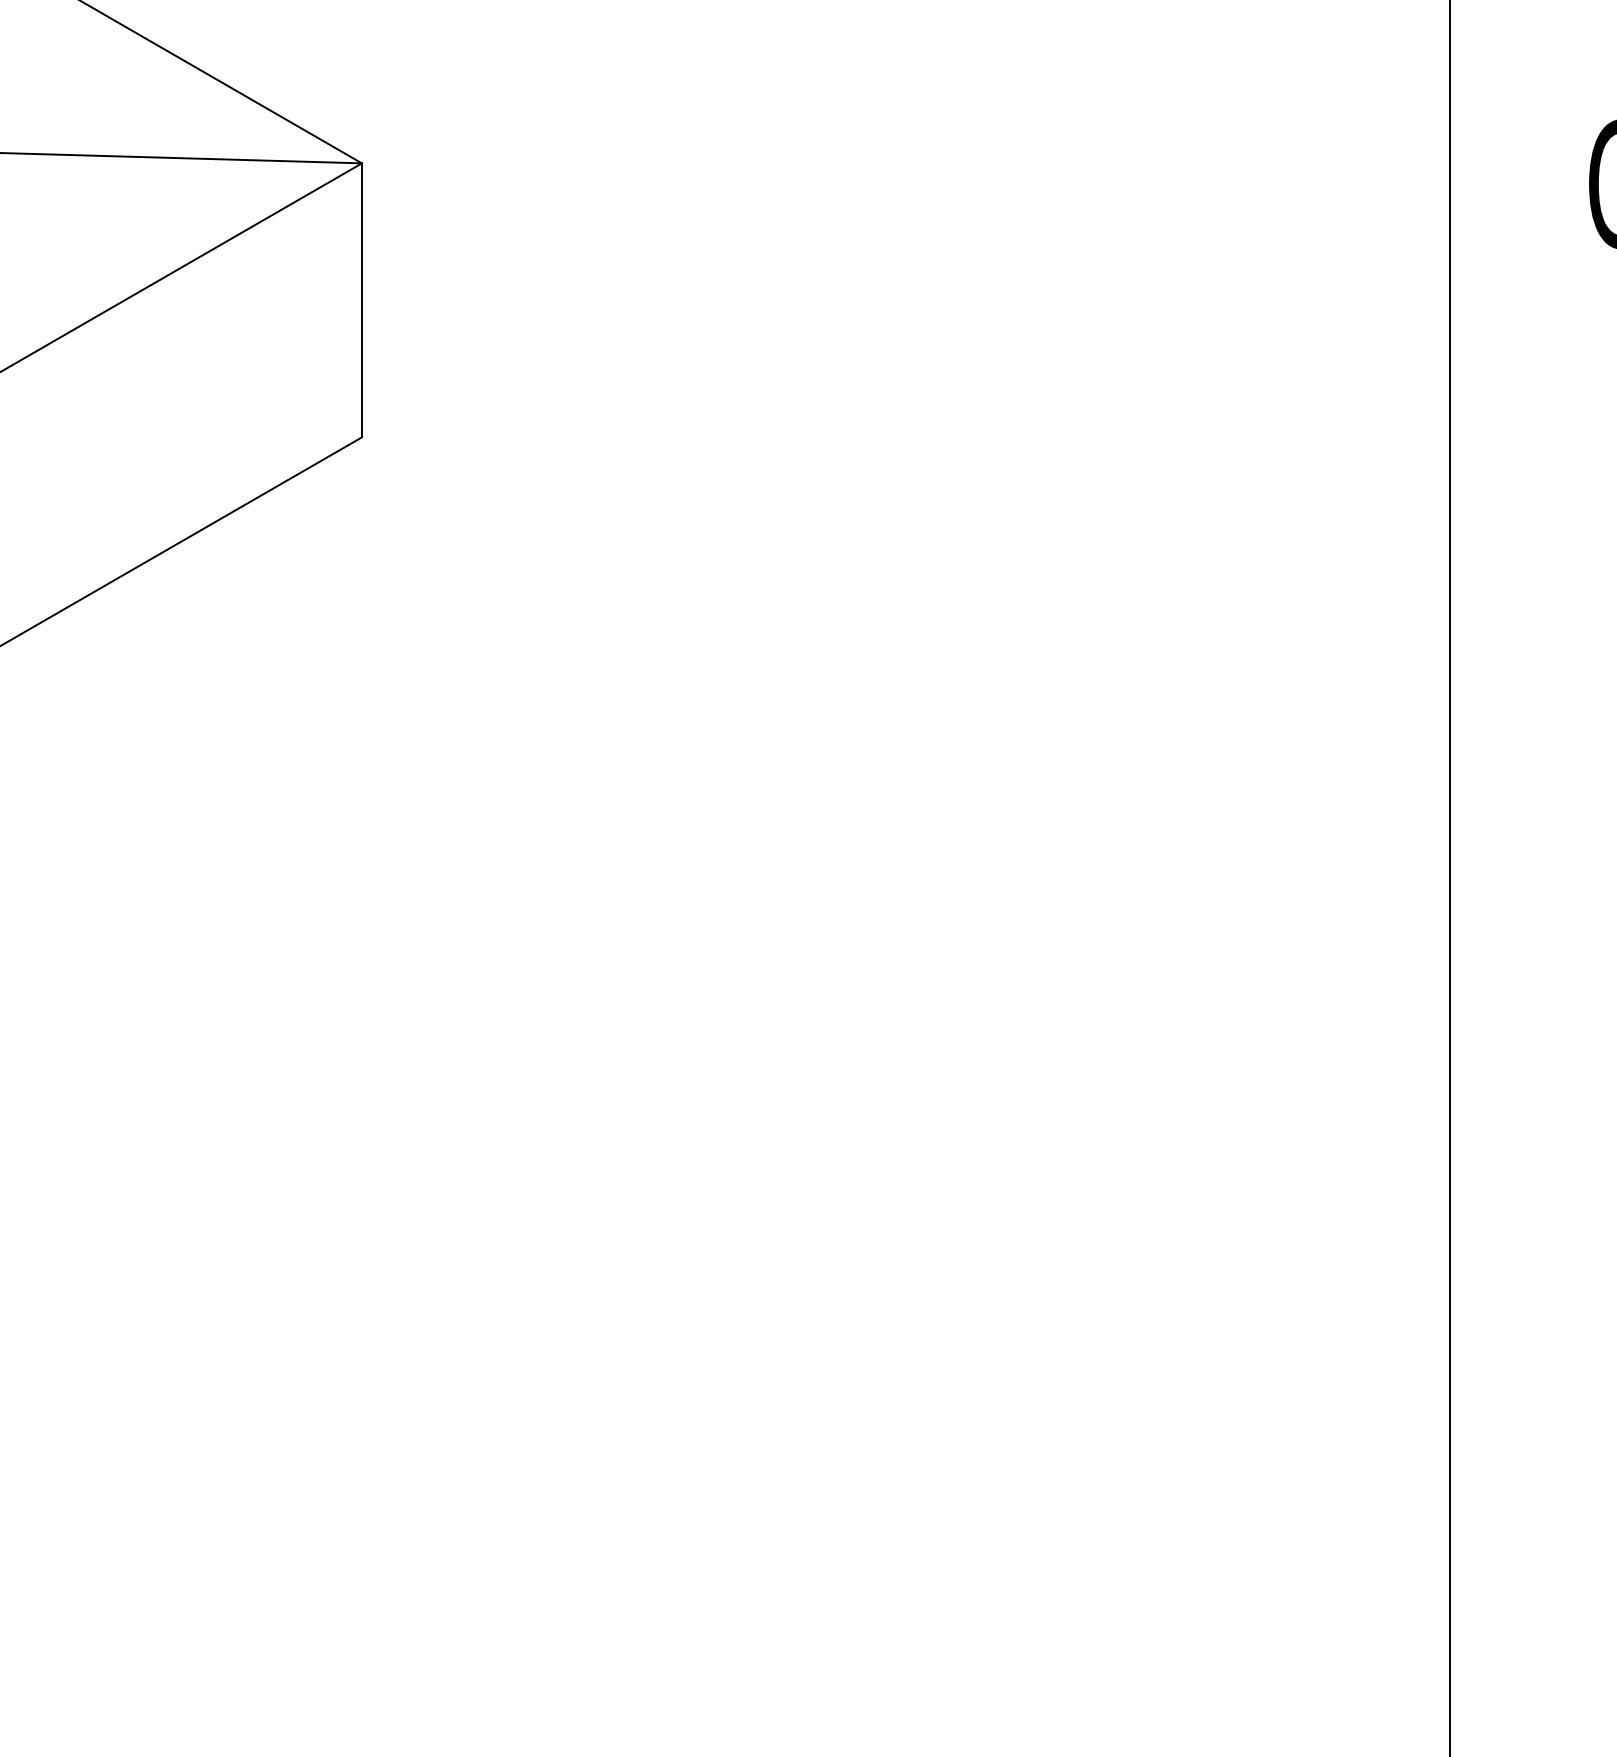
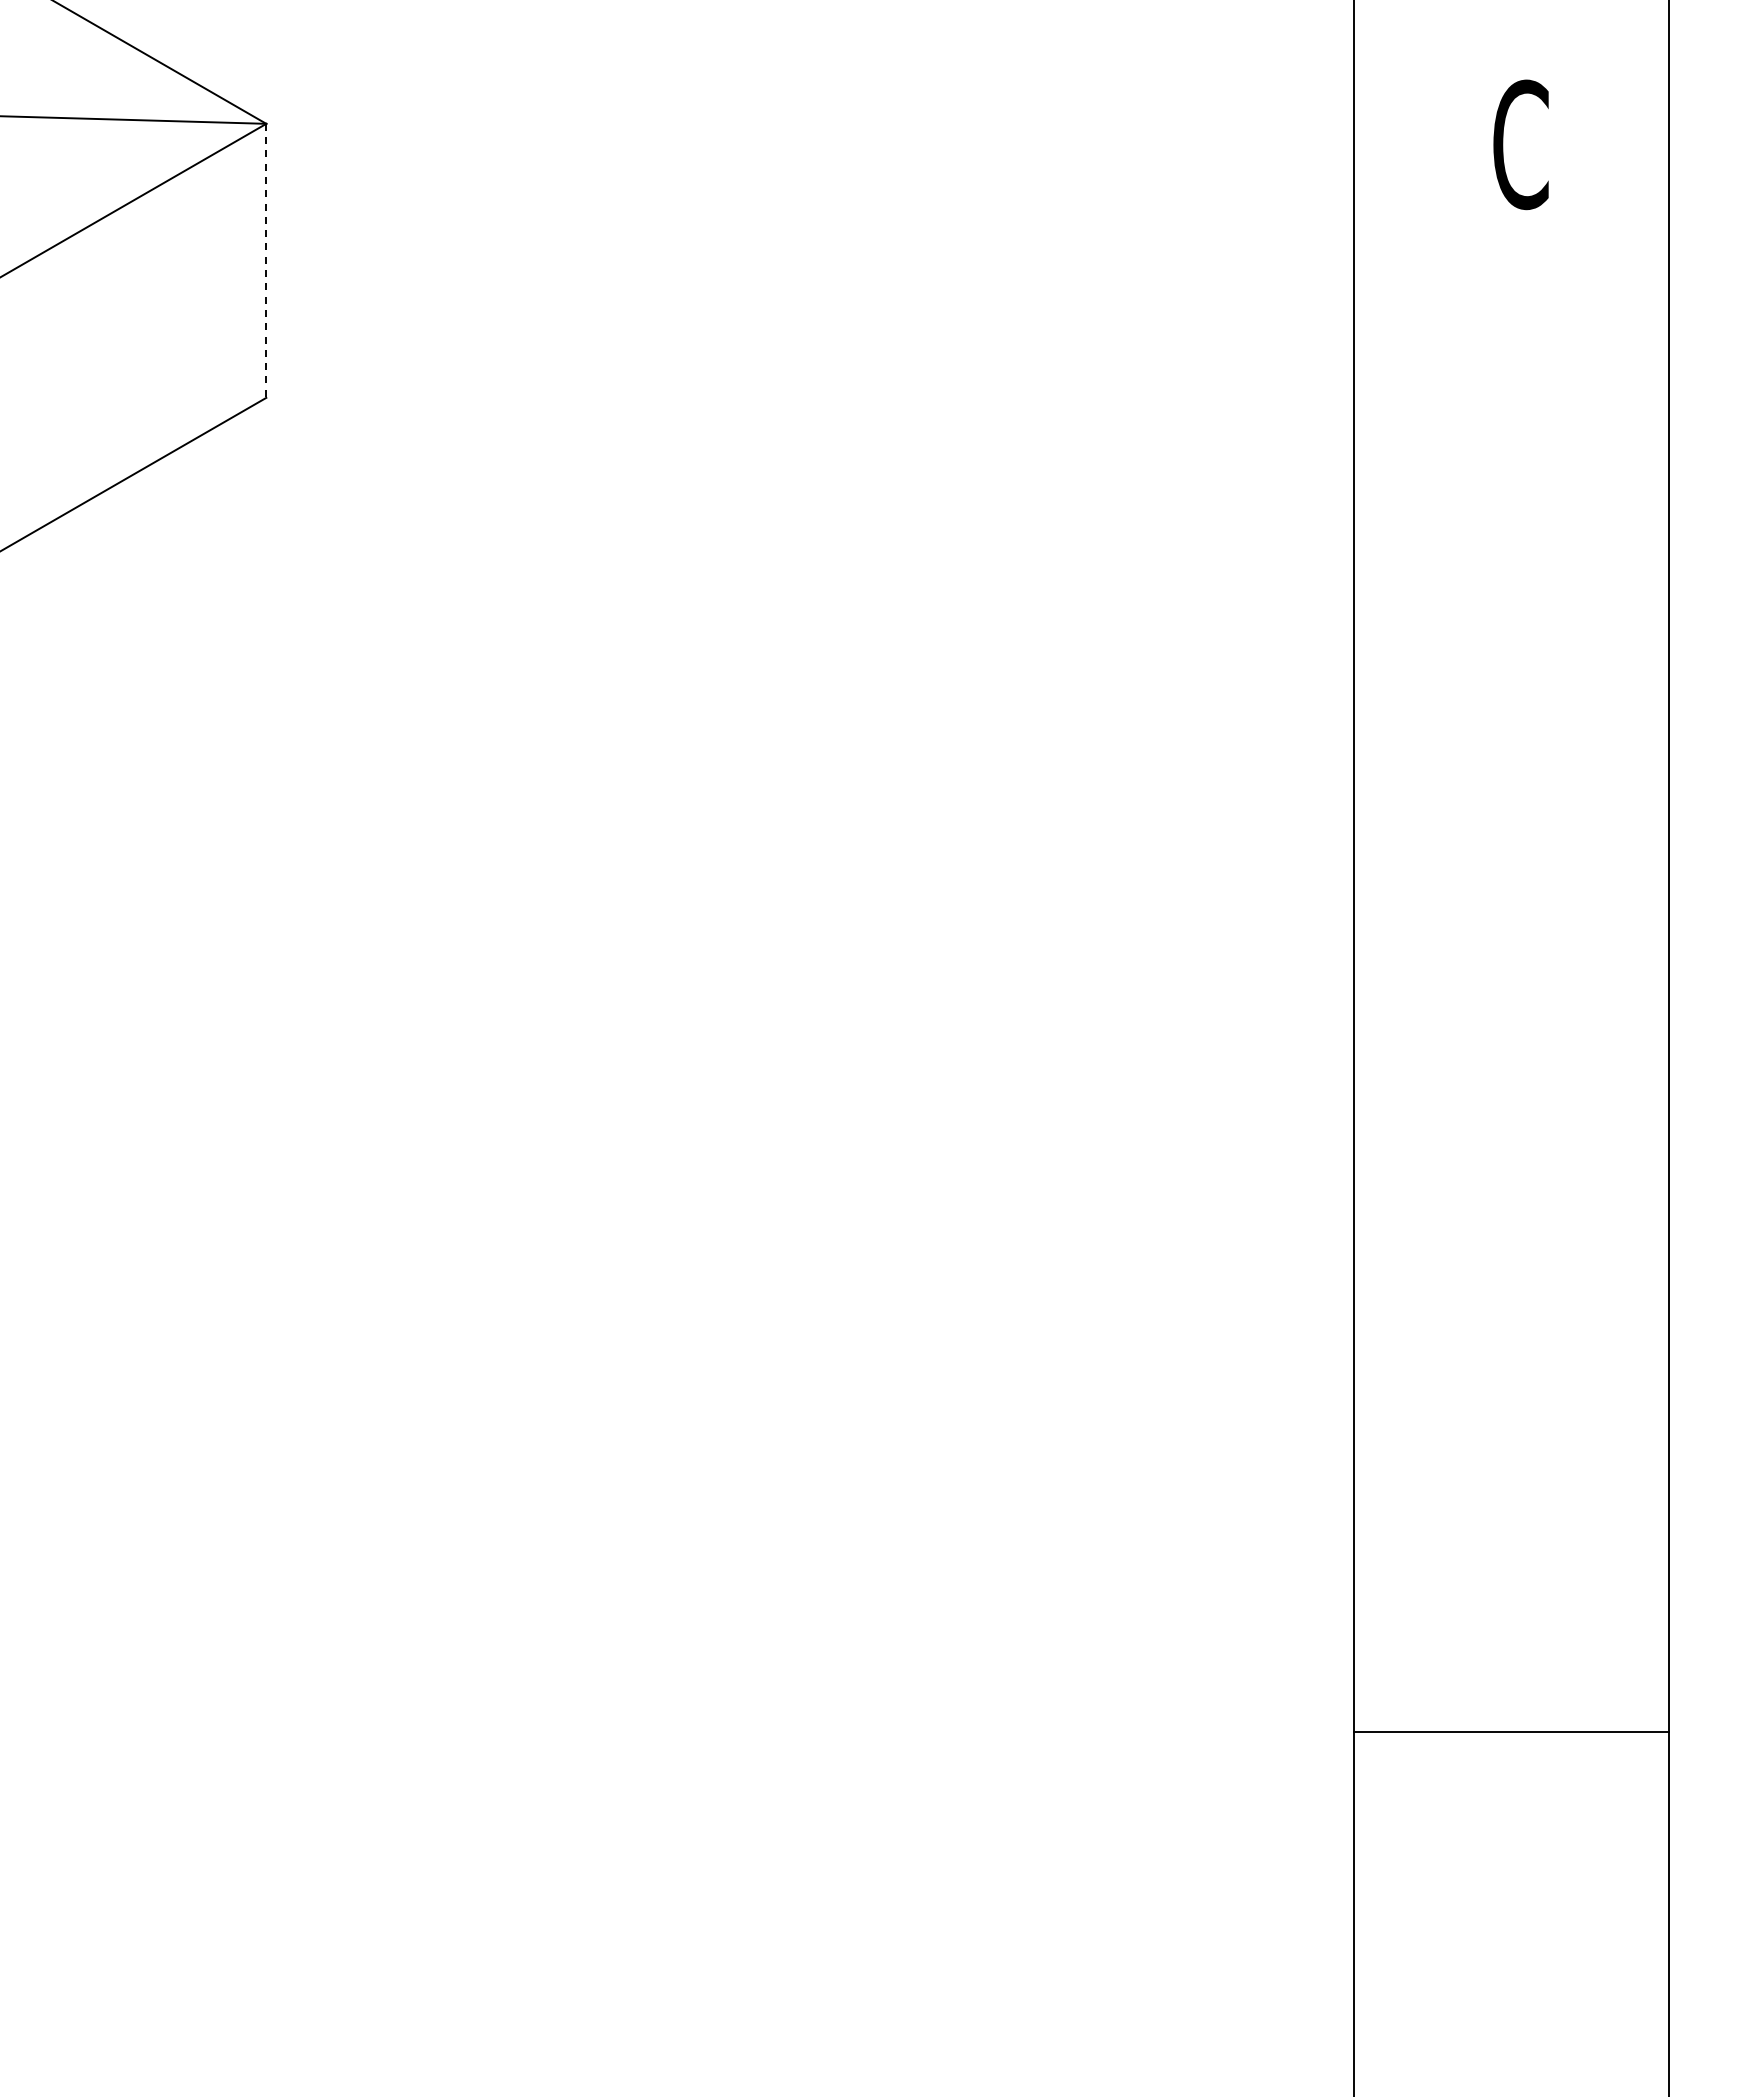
line: (362, 301) -> (266, 261), solid -> dashed

